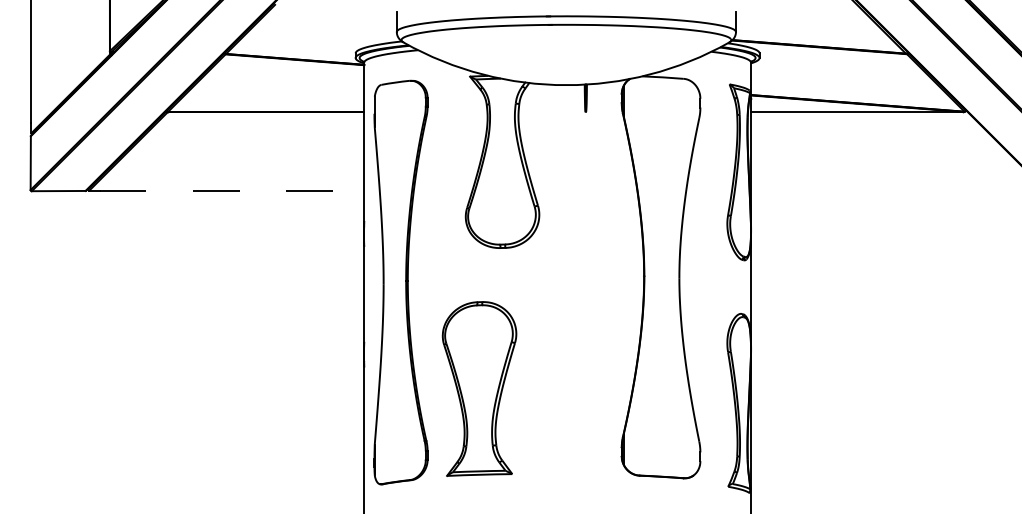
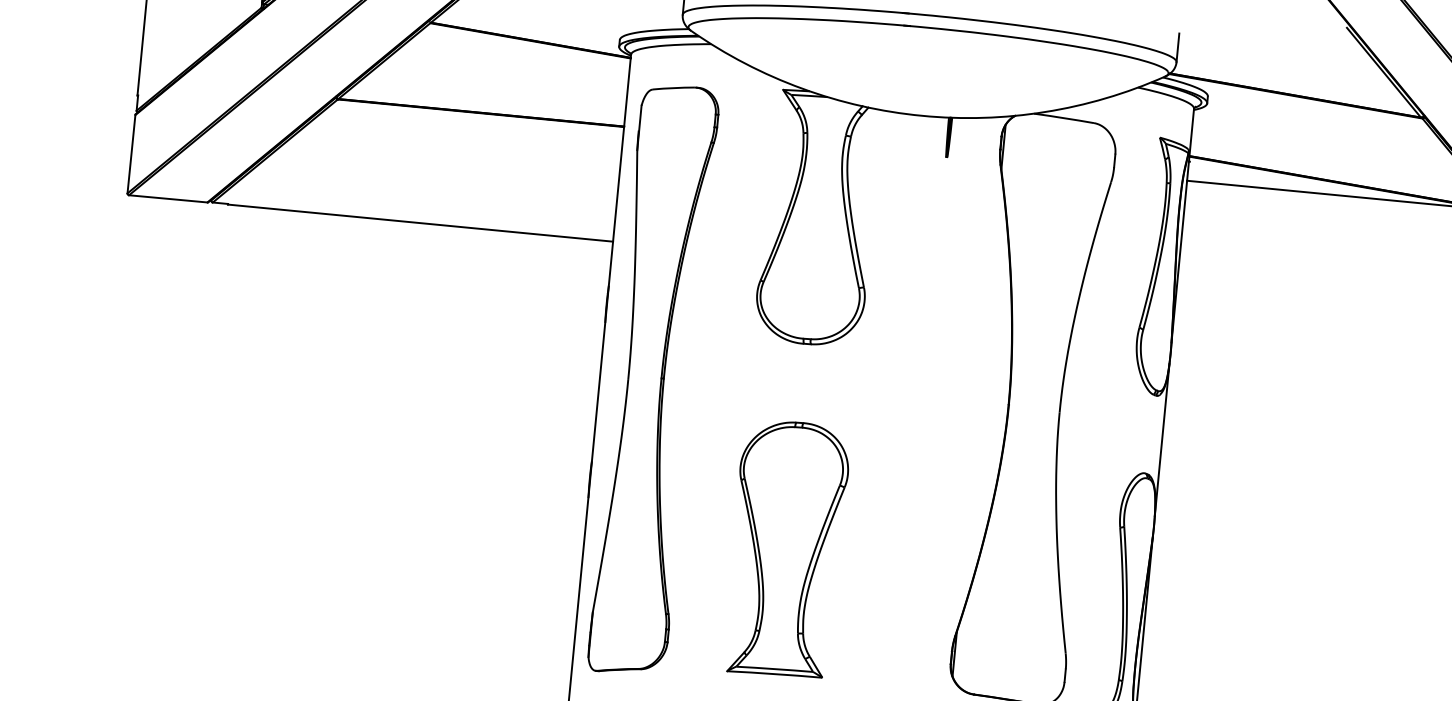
line: (232, 191) -> (421, 223), dashed -> solid
part: (479, 388) -> (786, 548), moved

